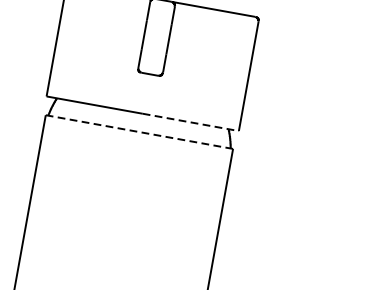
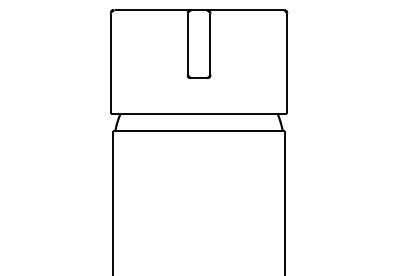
line: (191, 122) -> (243, 114), dashed -> solid
line: (138, 132) -> (198, 131), dashed -> solid

